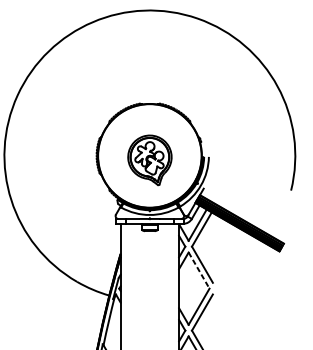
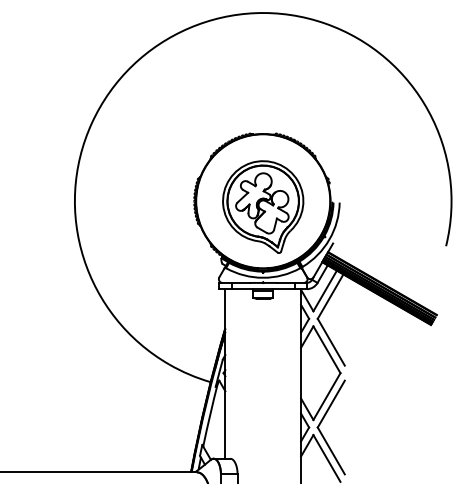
part: (150, 159) -> (263, 206), size x1.43
line: (199, 271) -> (327, 350), dashed -> solid

